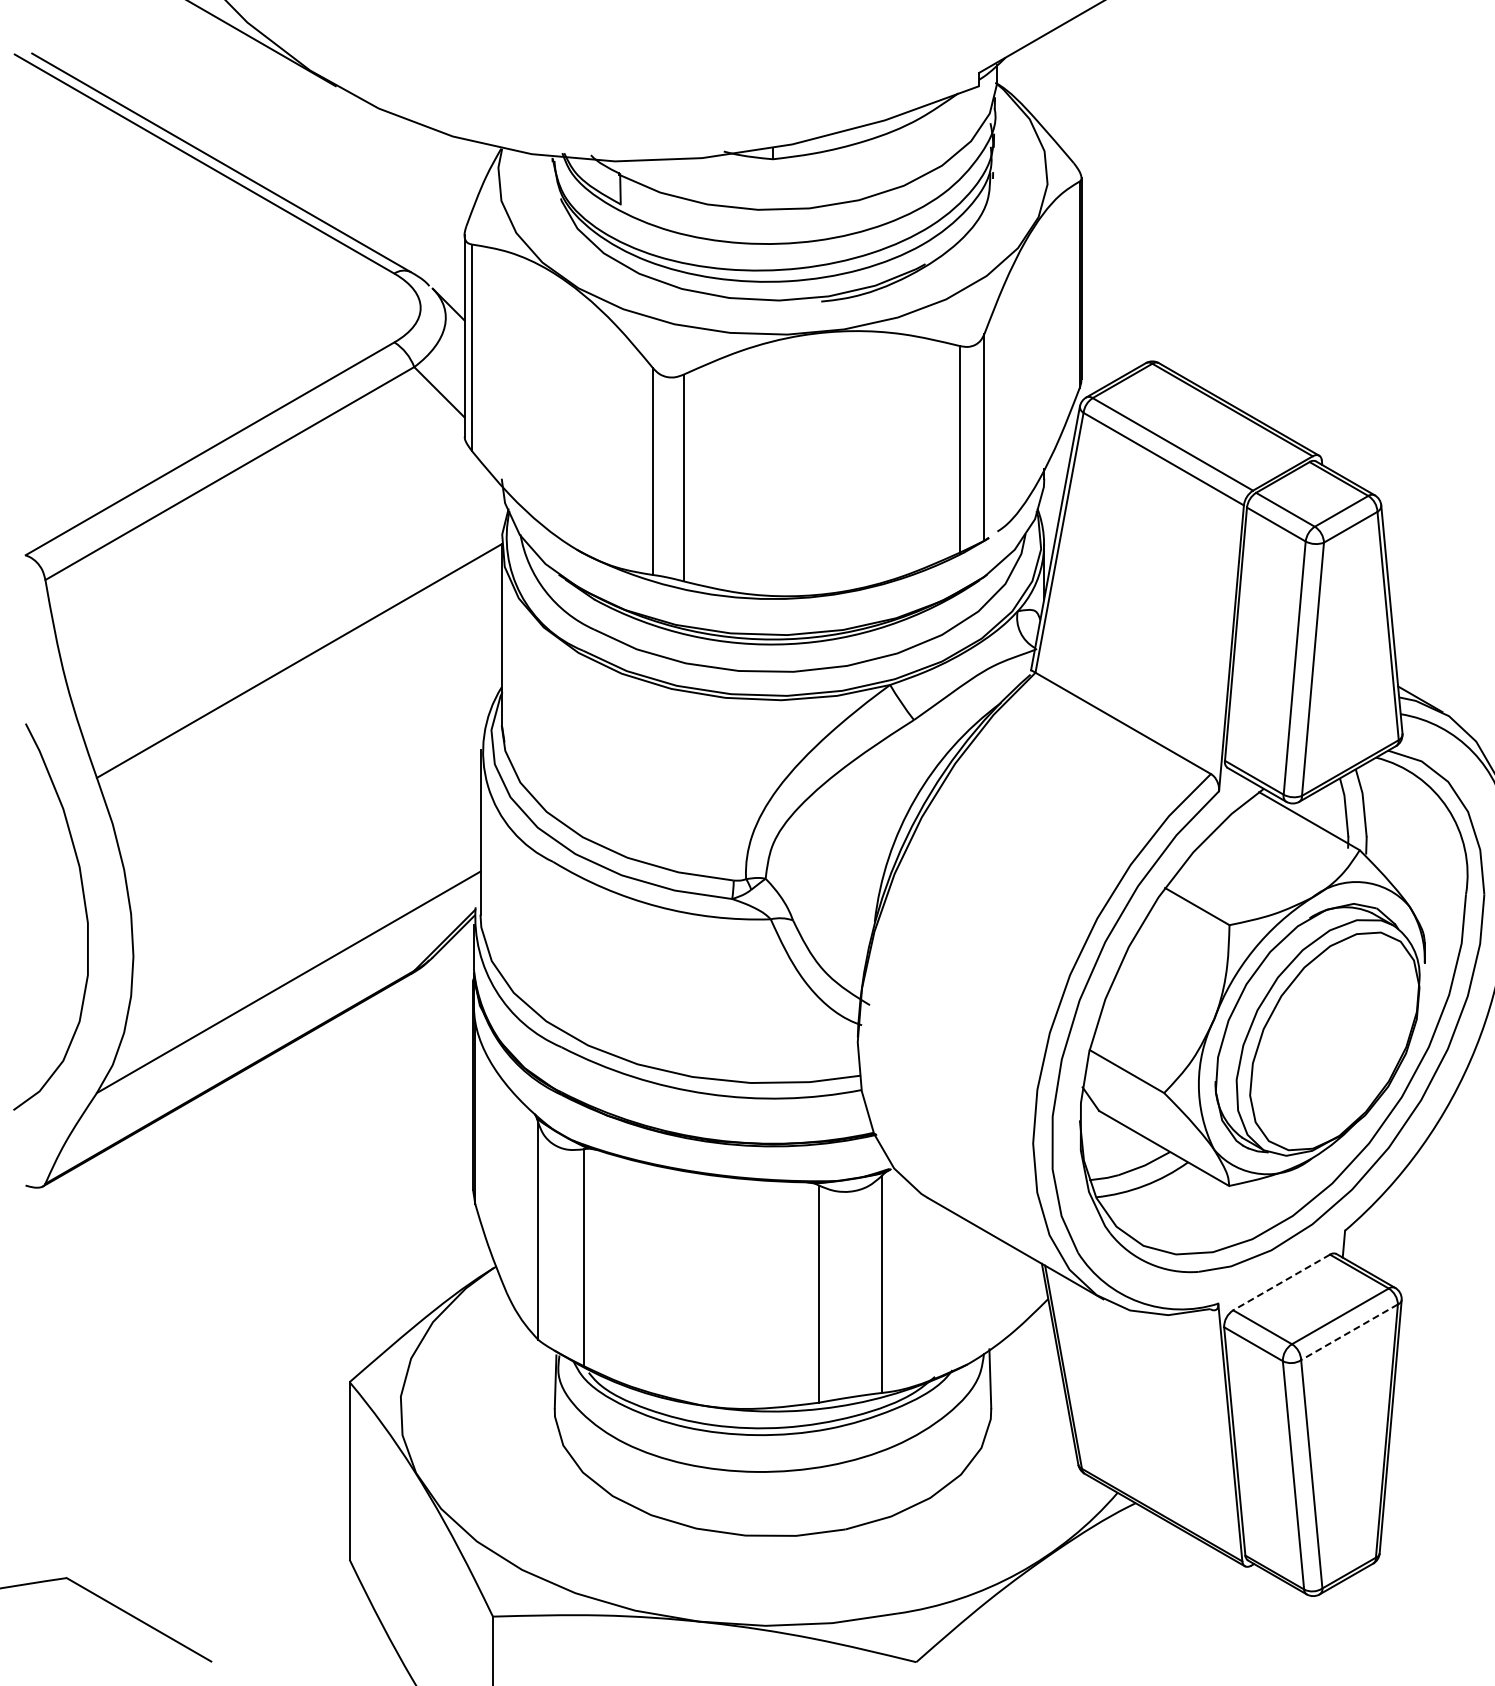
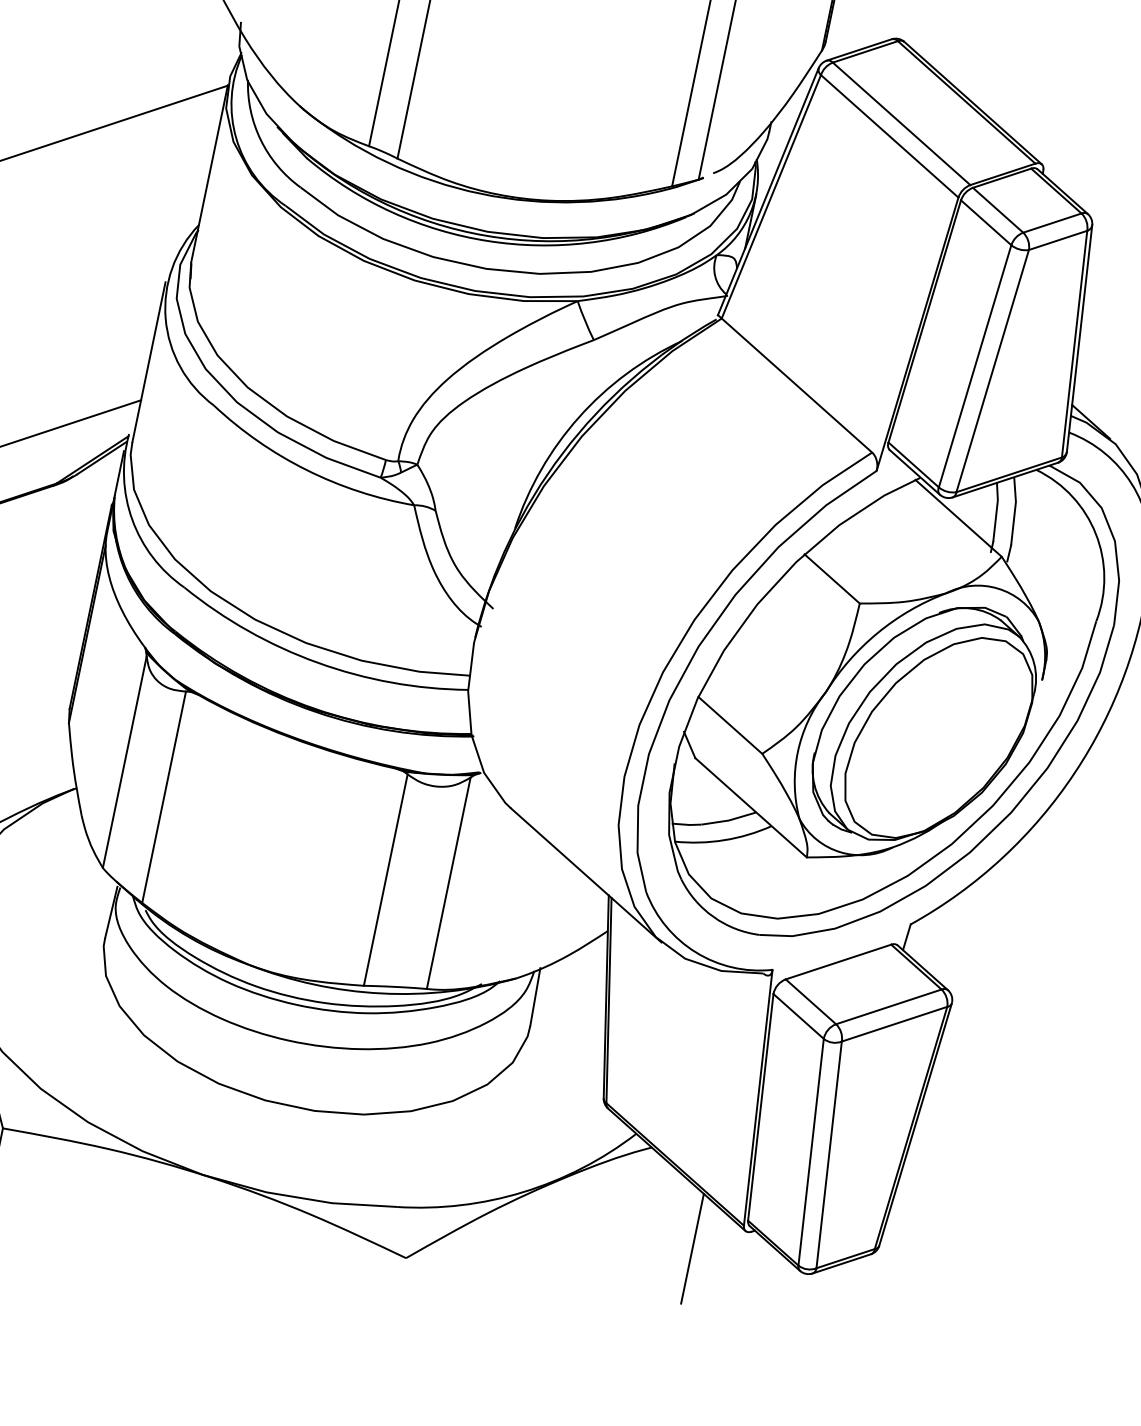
line: (1281, 1282) -> (838, 962), dashed -> solid
line: (1349, 1332) -> (894, 1024), dashed -> solid
line: (1196, 1594) -> (692, 1248), added

